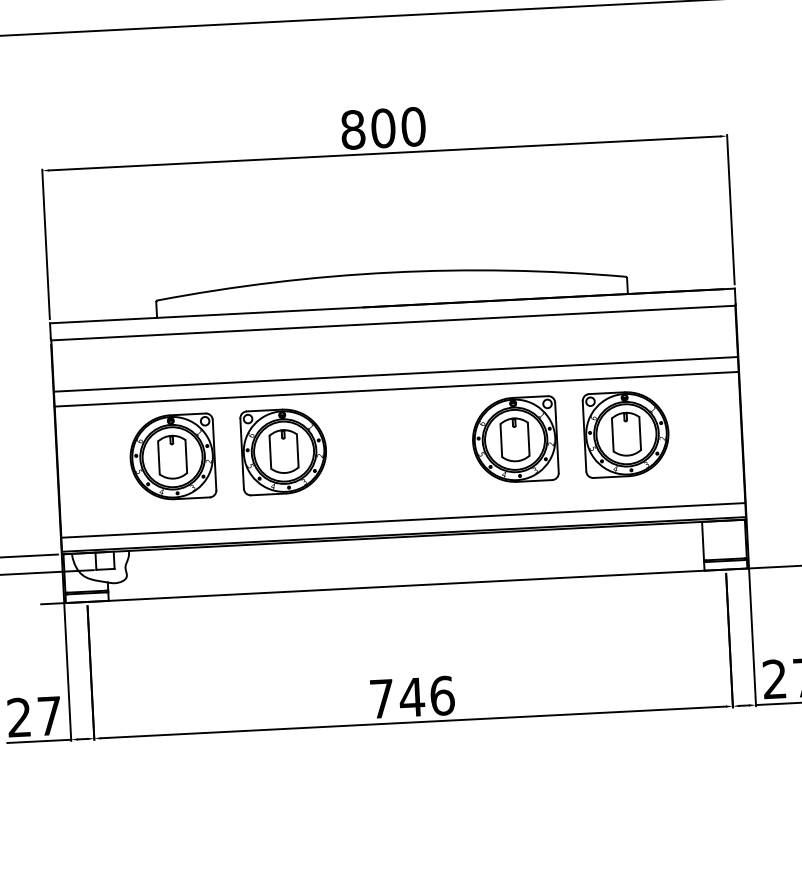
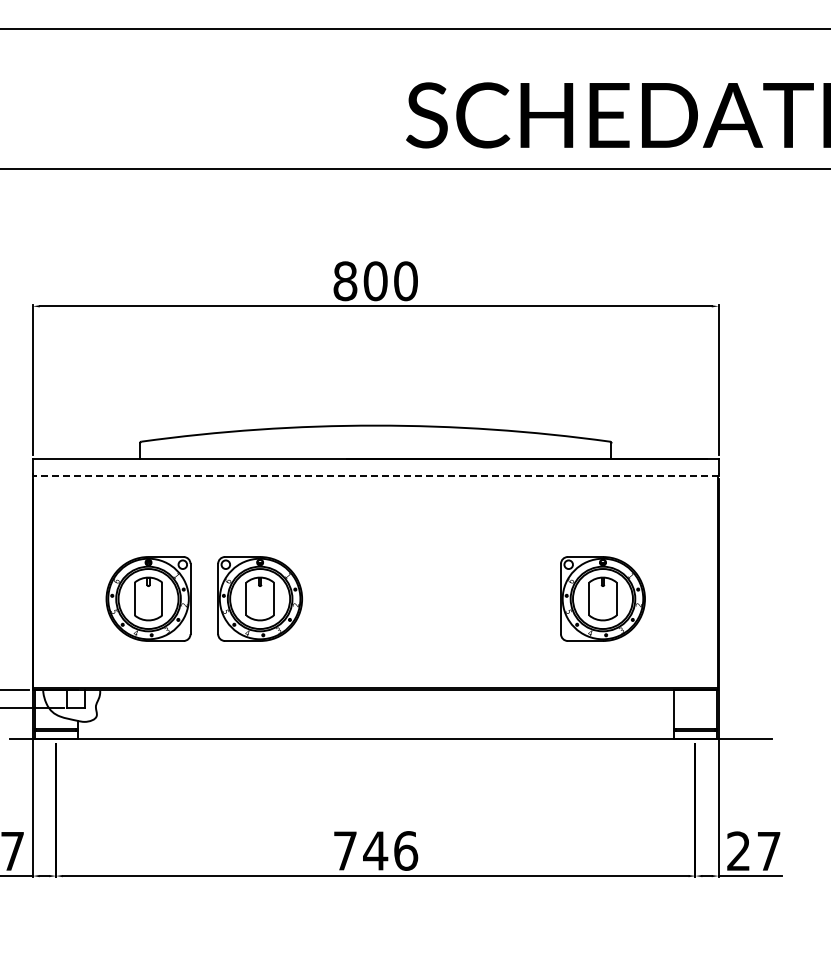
line: (393, 323) -> (375, 476), solid -> dashed
line: (395, 374) -> (375, 527), removed
line: (396, 389) -> (375, 542), removed
part: (515, 439) -> (491, 598), removed
line: (403, 520) -> (375, 673), removed

